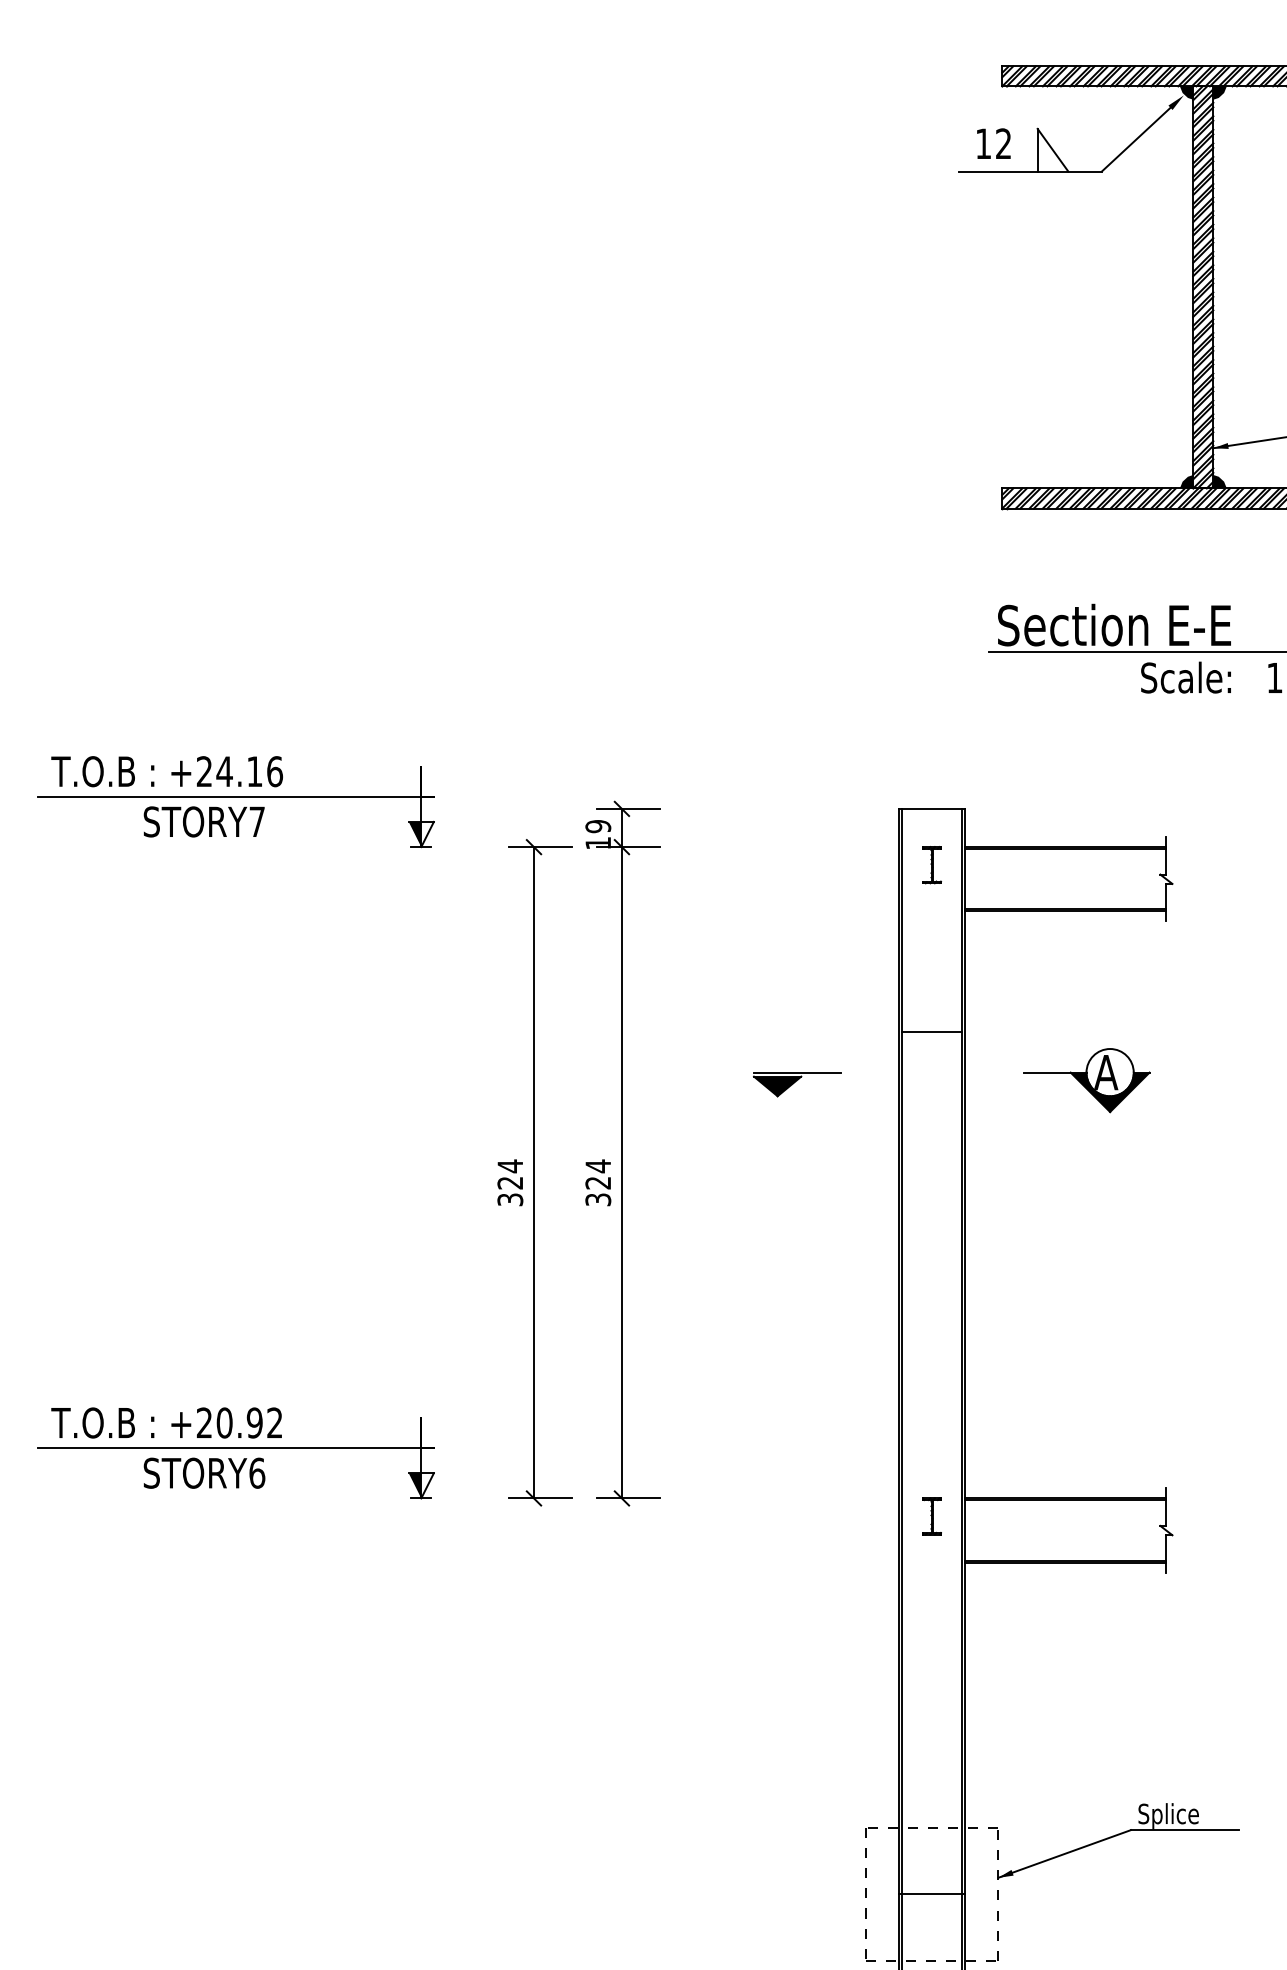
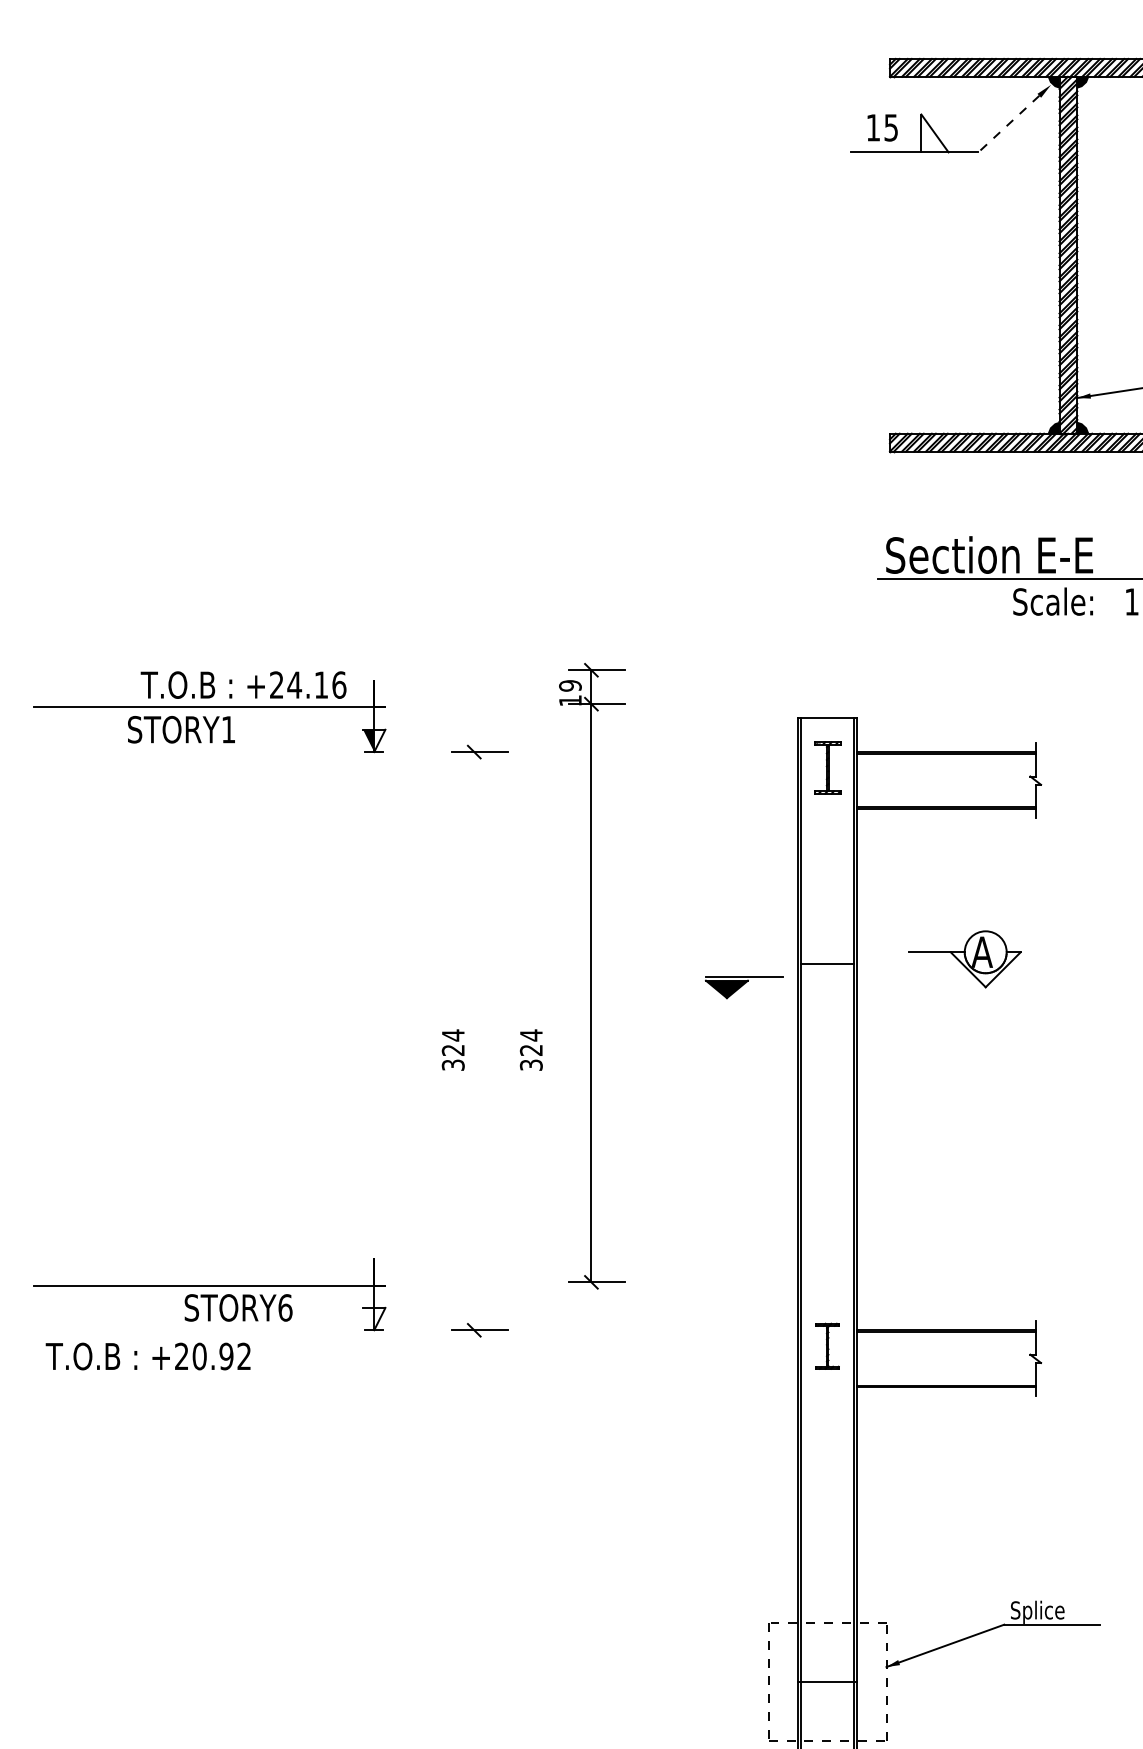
line: (1136, 139) -> (1009, 123), solid -> dashed
text: (1003, 143) -> (891, 127), 12 -> 15
text: (166, 771) -> (243, 684), moved
text: (256, 821) -> (227, 729), STORY7 -> STORY1
part: (931, 865) -> (827, 768), size x1.6
line: (931, 1032) -> (827, 964), moved
part: (797, 1084) -> (744, 987), moved
fill: (1109, 1092) -> (985, 969), removed
part: (622, 1153) -> (591, 976), moved
line: (533, 1172) -> (473, 1040), removed
text: (166, 1422) -> (148, 1356), moved
text: (204, 1472) -> (238, 1307), moved
fill: (414, 1485) -> (368, 1318), removed
part: (931, 1516) -> (827, 1346), size x1.4

